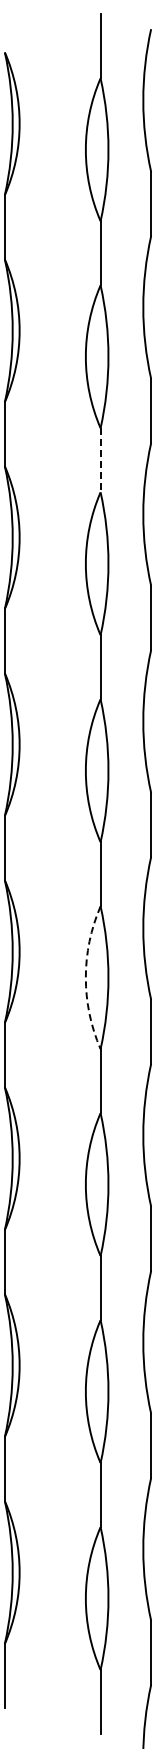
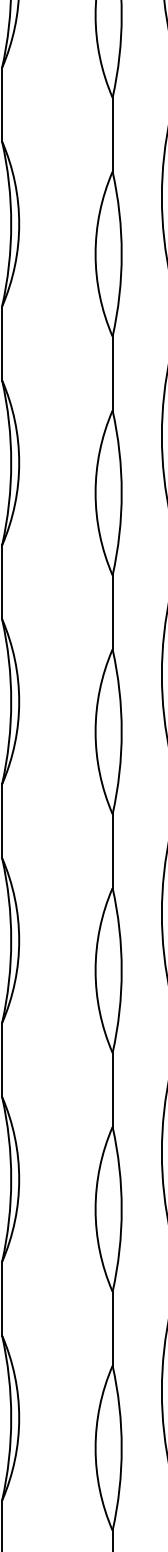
line: (100, 460) -> (112, 134), dashed -> solid
arc: (85, 977) -> (95, 731), dashed -> solid

